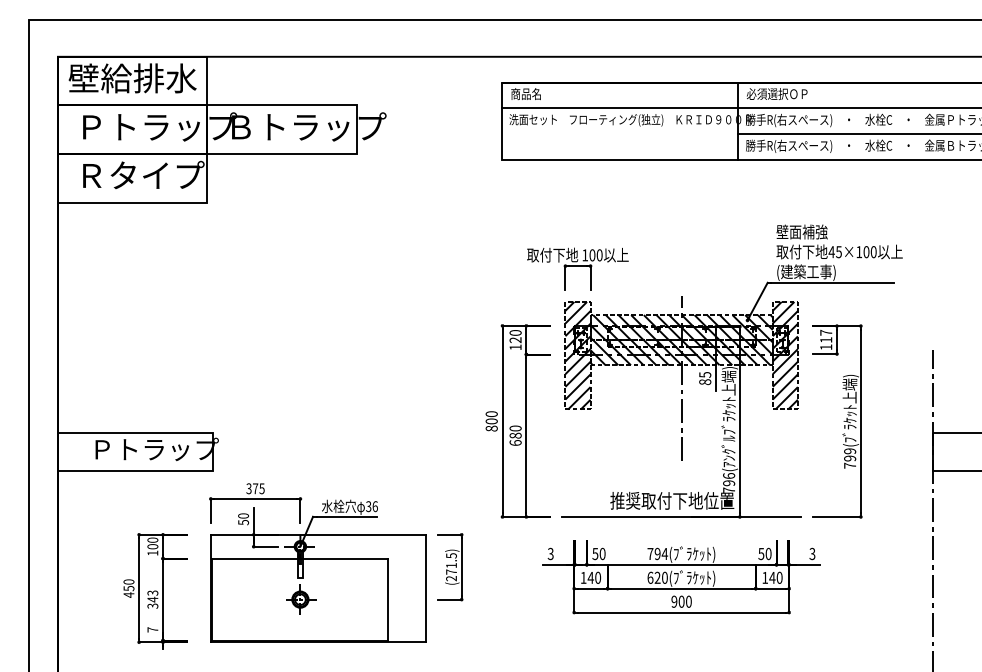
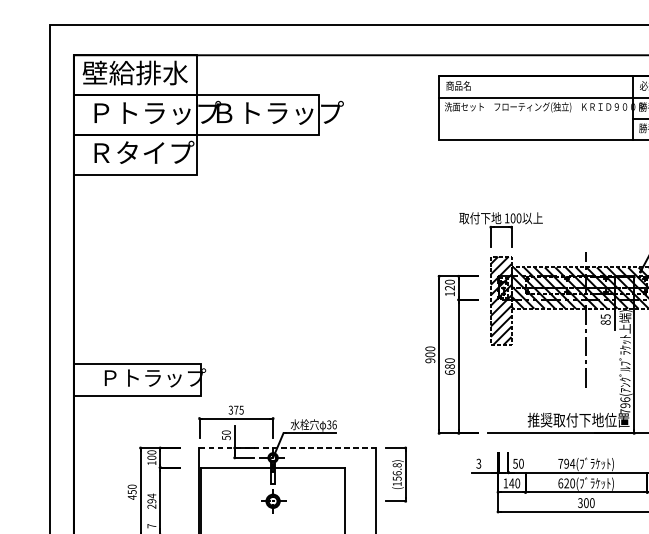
text: (491, 428) -> (430, 360), 800 -> 900
line: (318, 534) -> (287, 447), solid -> dashed
text: (451, 567) -> (397, 474), (271.5) -> (156.8)
text: (152, 599) -> (151, 501), 343 -> 294
text: (674, 601) -> (580, 502), 900 -> 300

